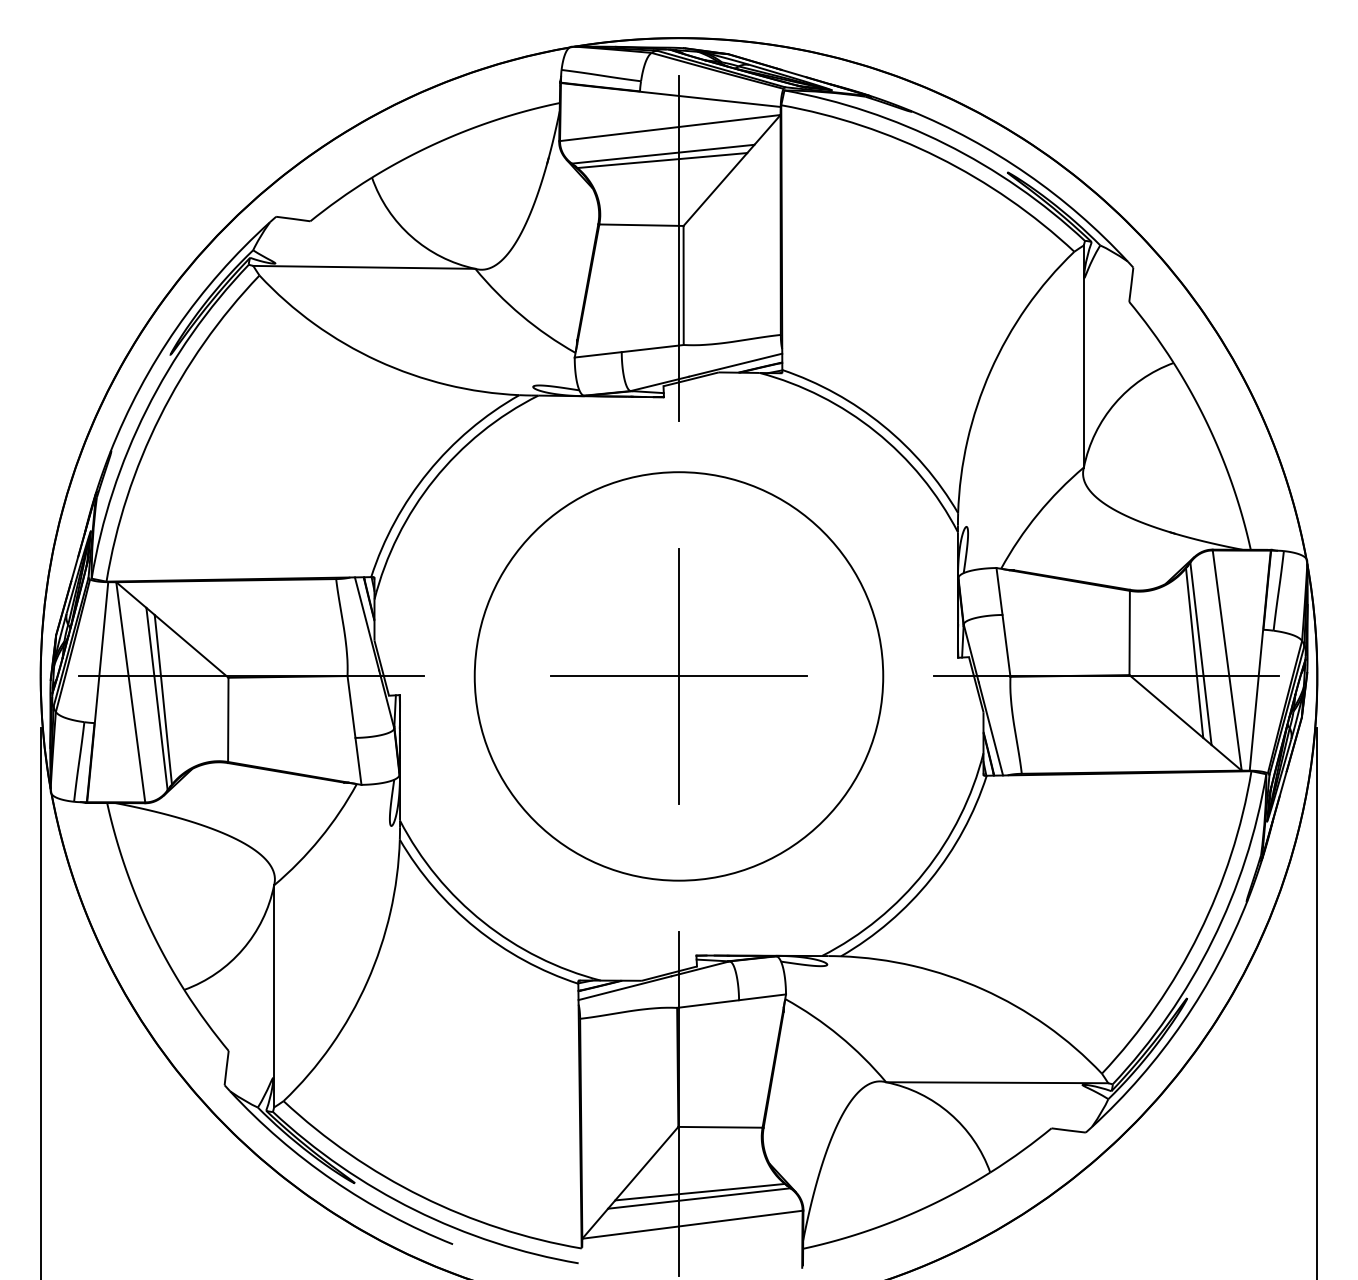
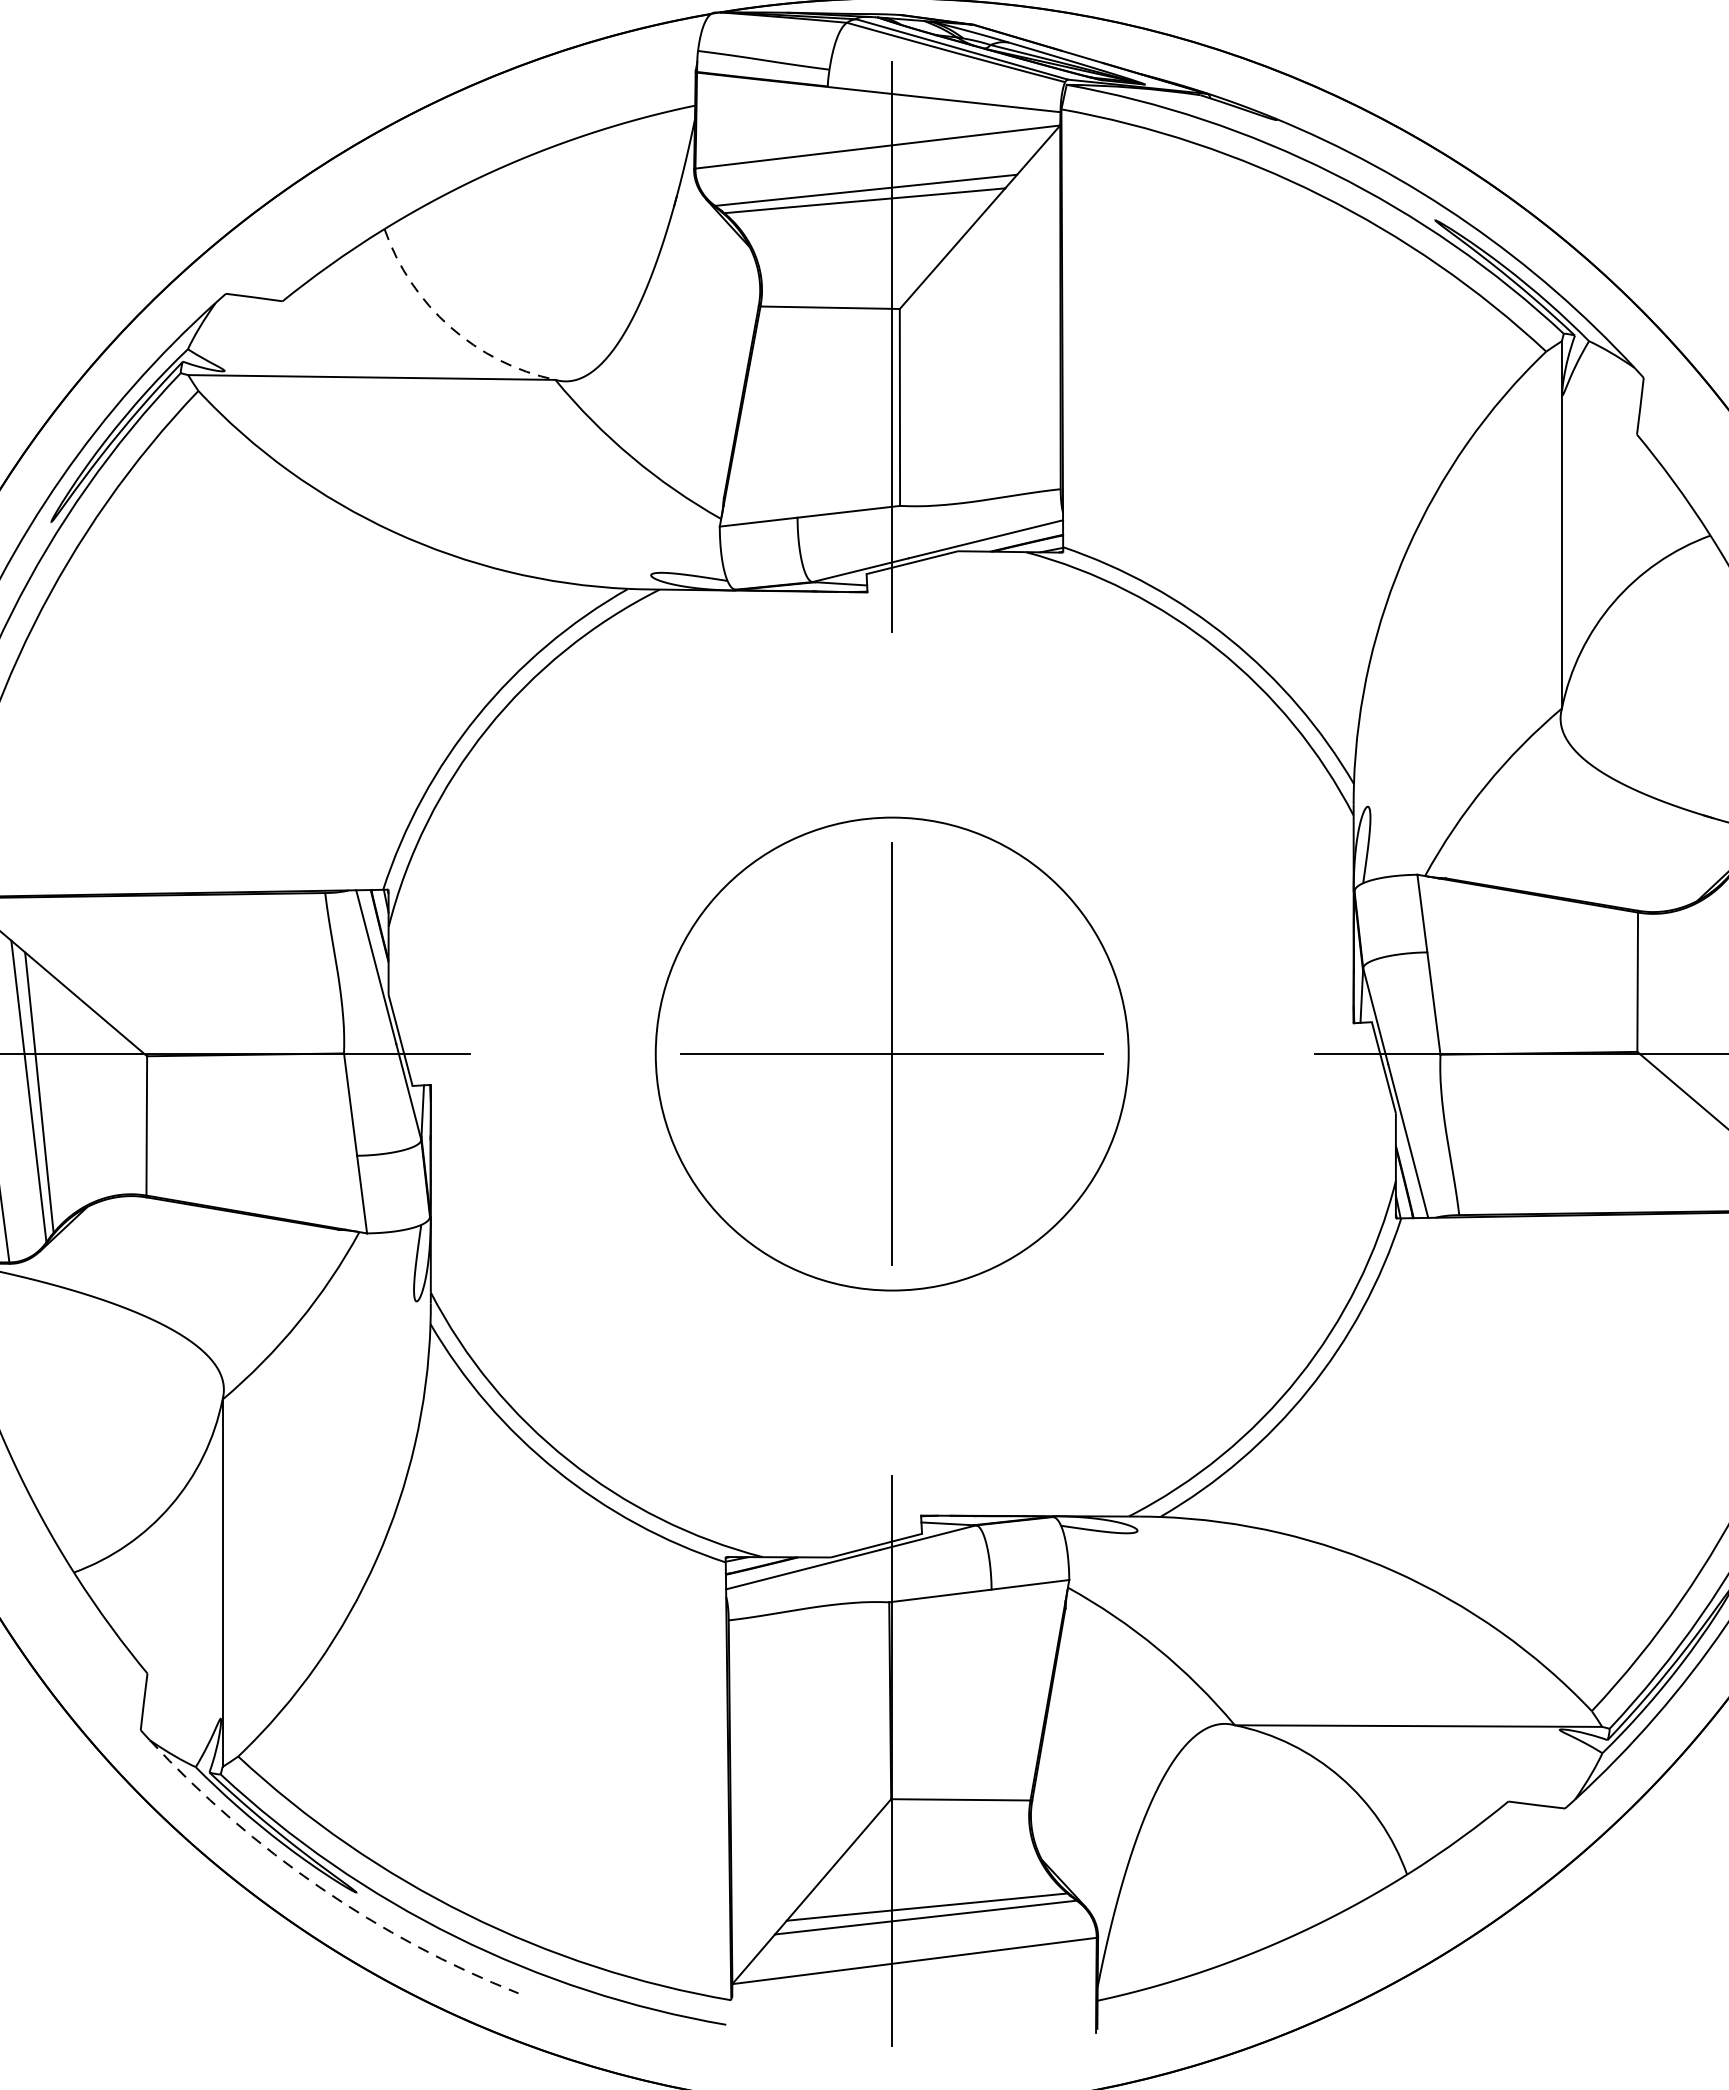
arc: (411, 236) -> (449, 326), solid -> dashed
circle: (678, 676) -> (891, 1054), size x0.7
arc: (333, 1180) -> (320, 1887), solid -> dashed

